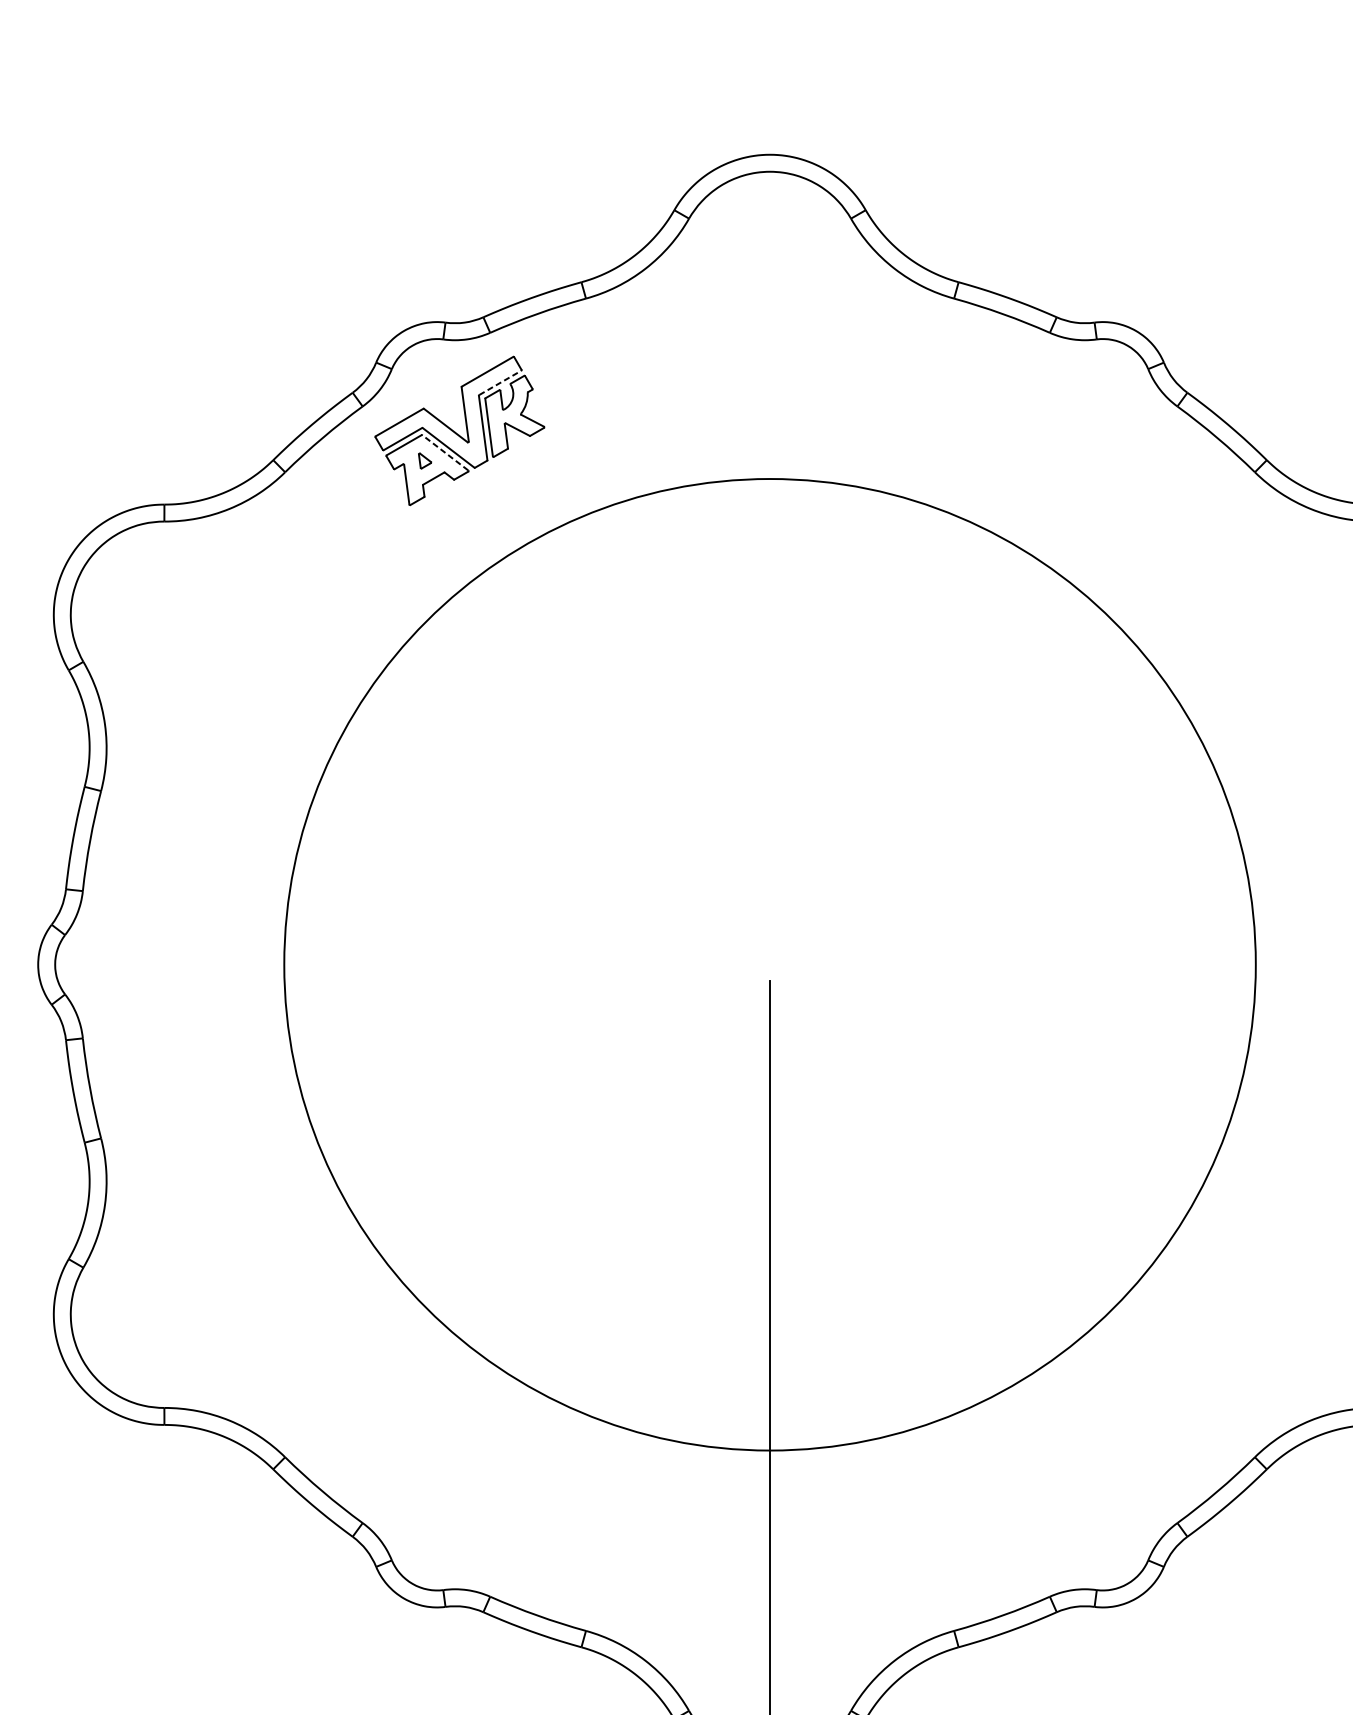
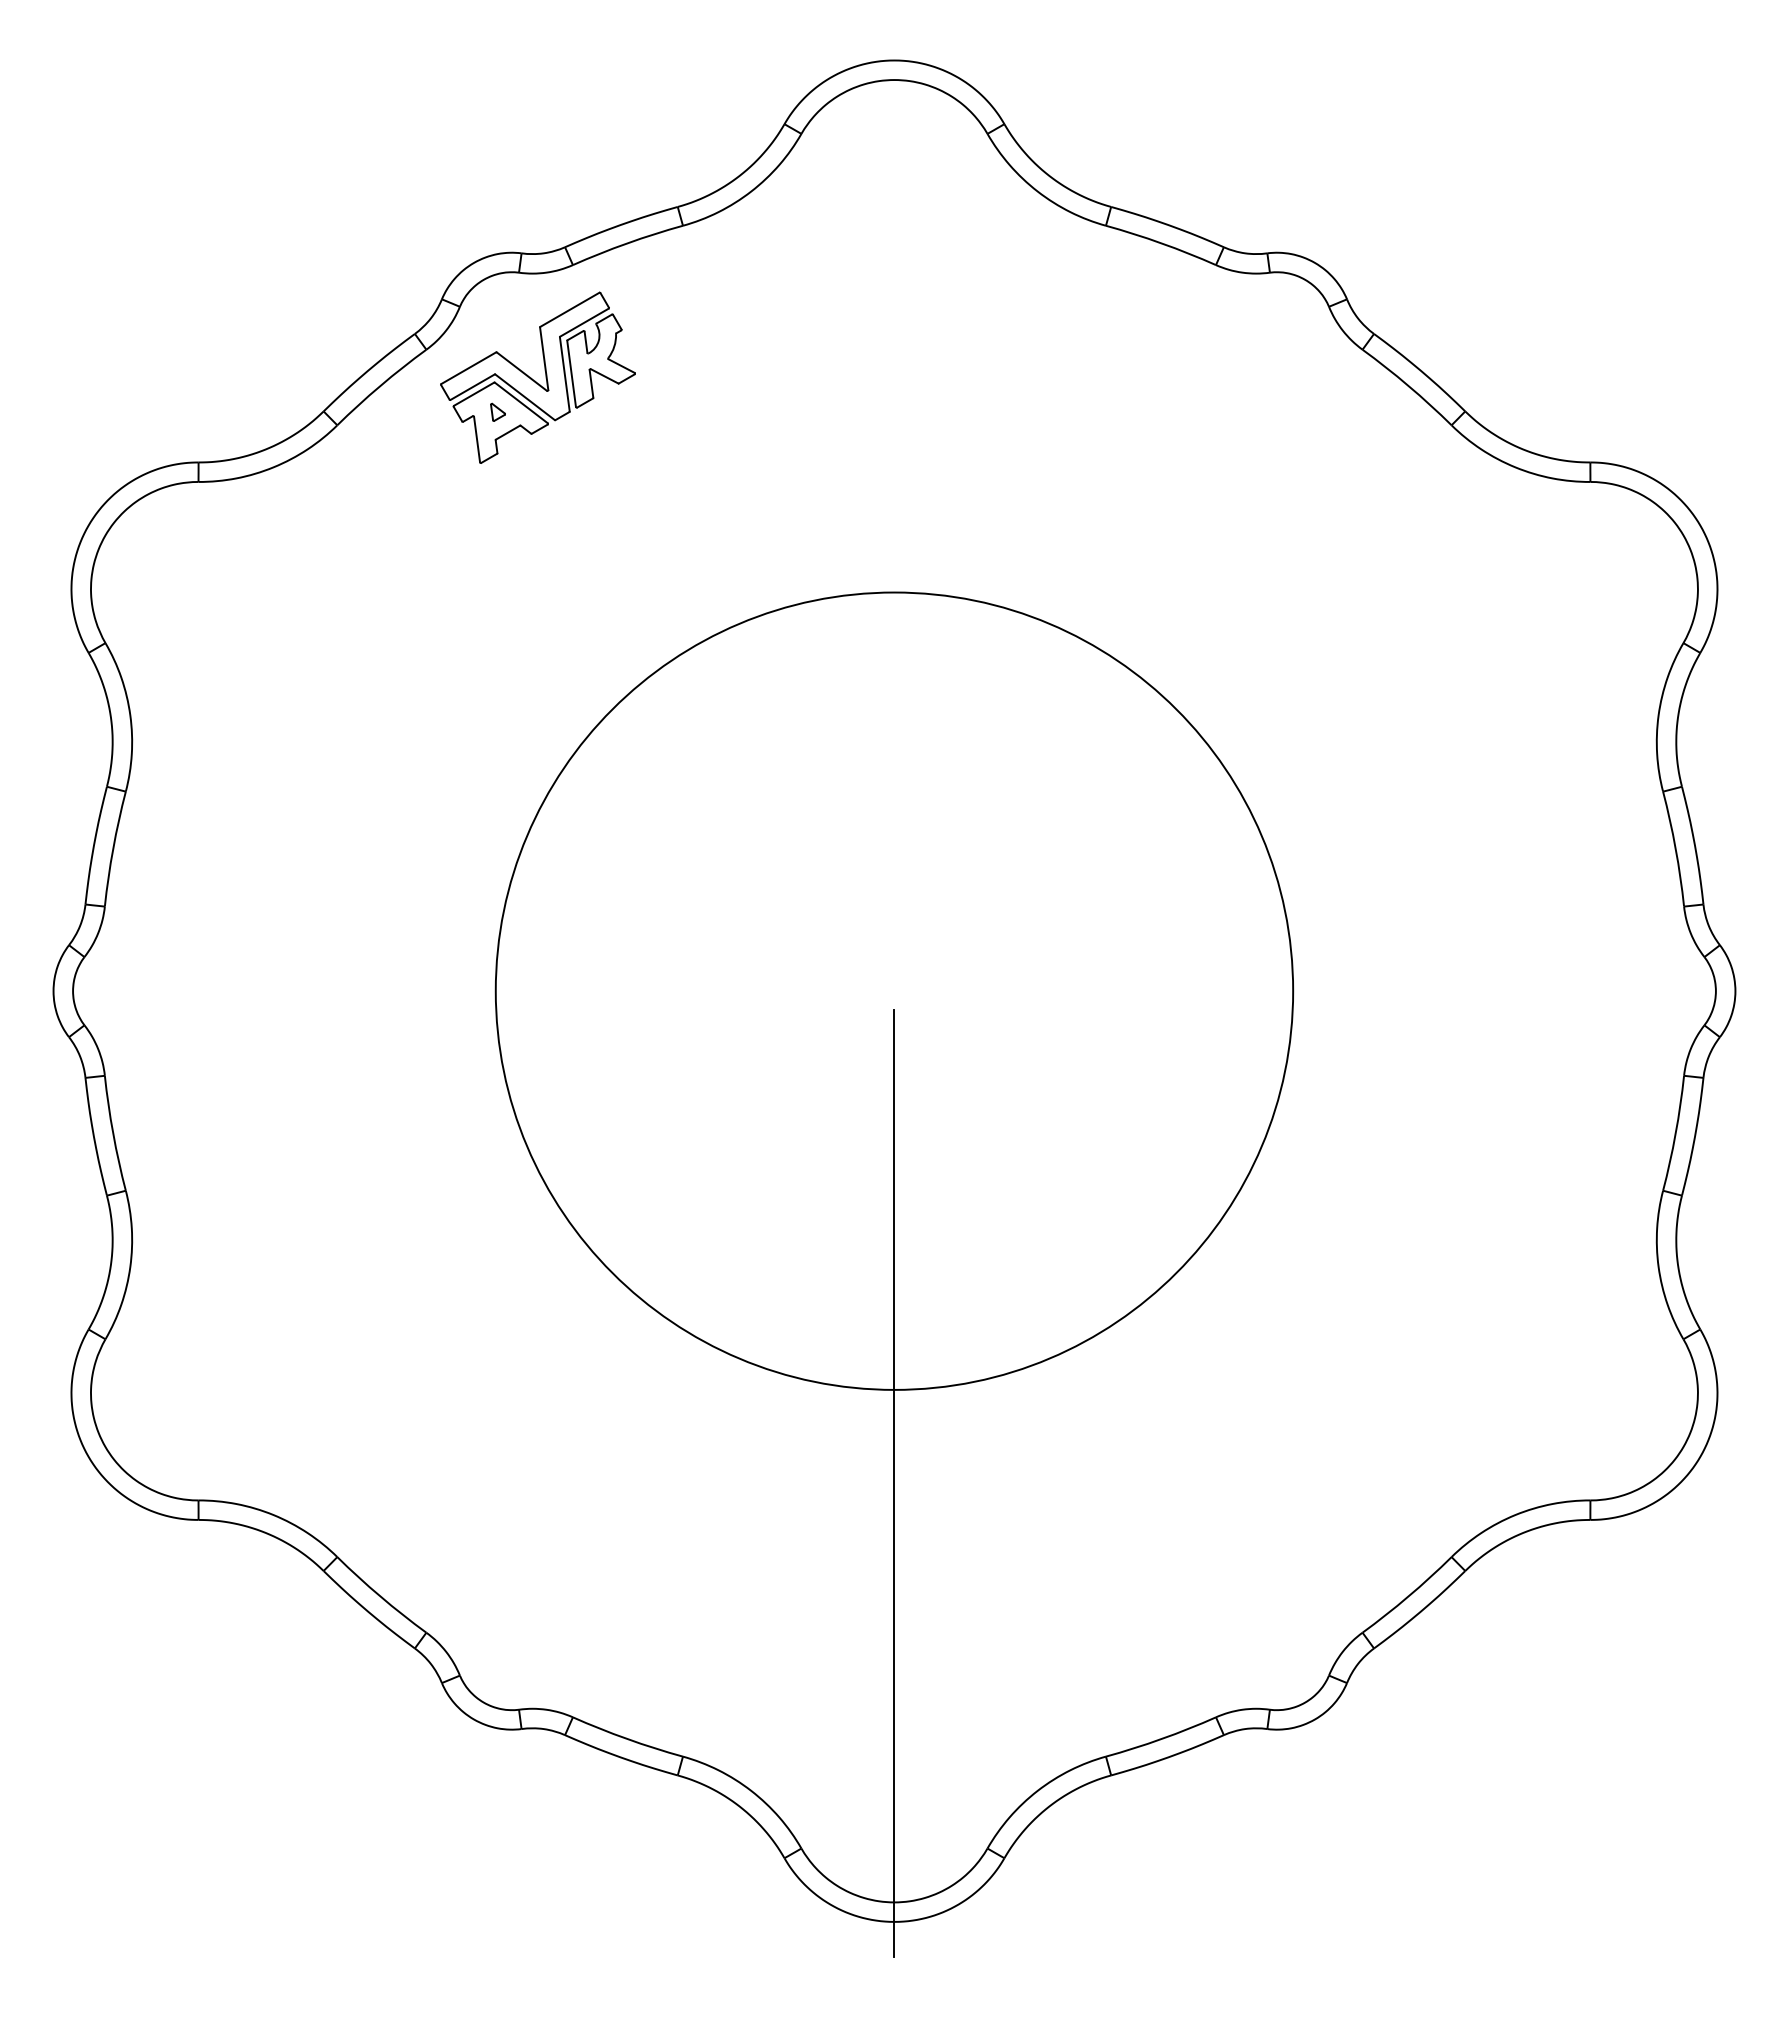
line: (500, 382) -> (584, 322), dashed -> solid
line: (444, 452) -> (520, 402), dashed -> solid
circle: (770, 964) -> (894, 990), size x0.71

